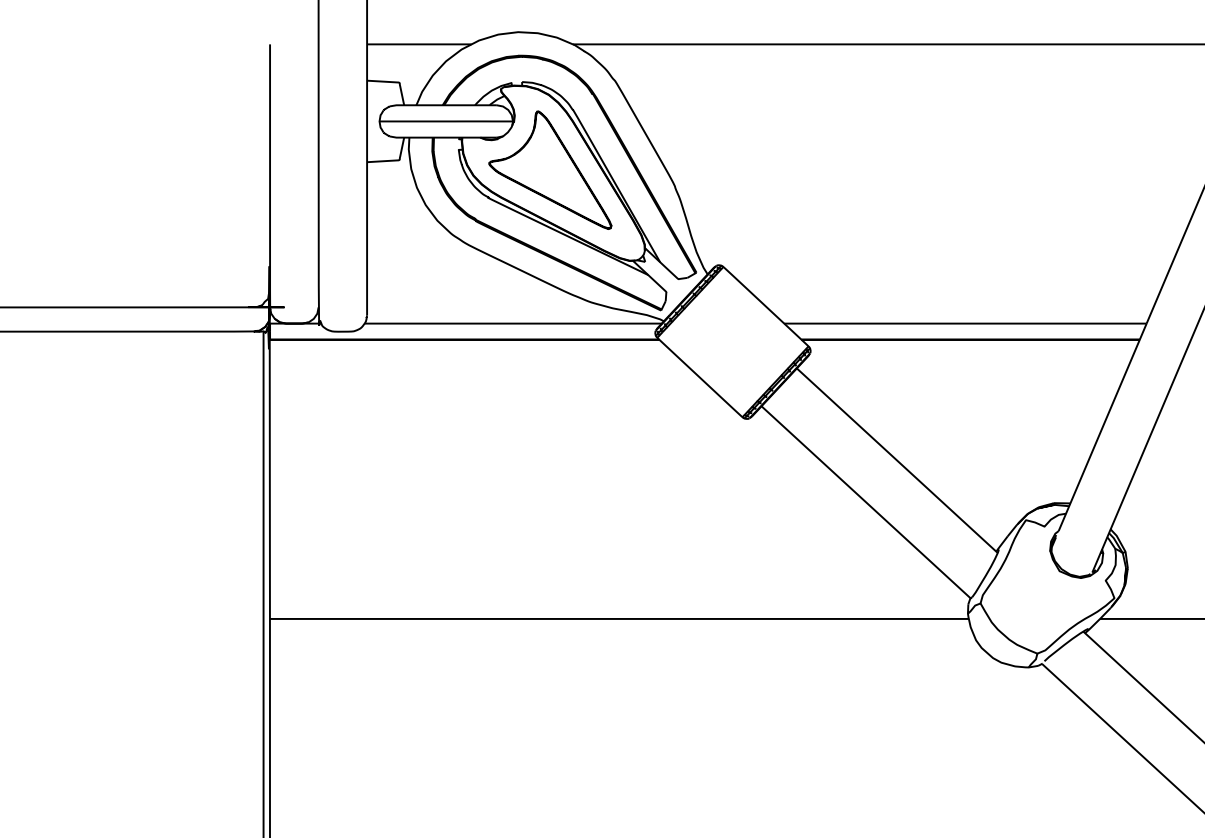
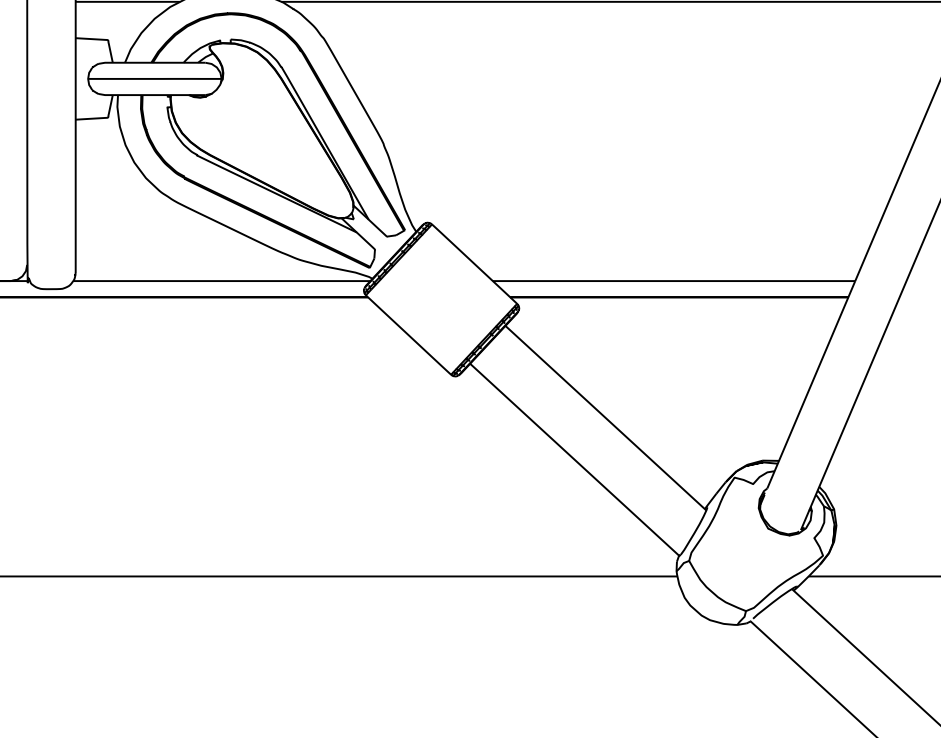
part: (550, 169) -> (259, 126), removed

